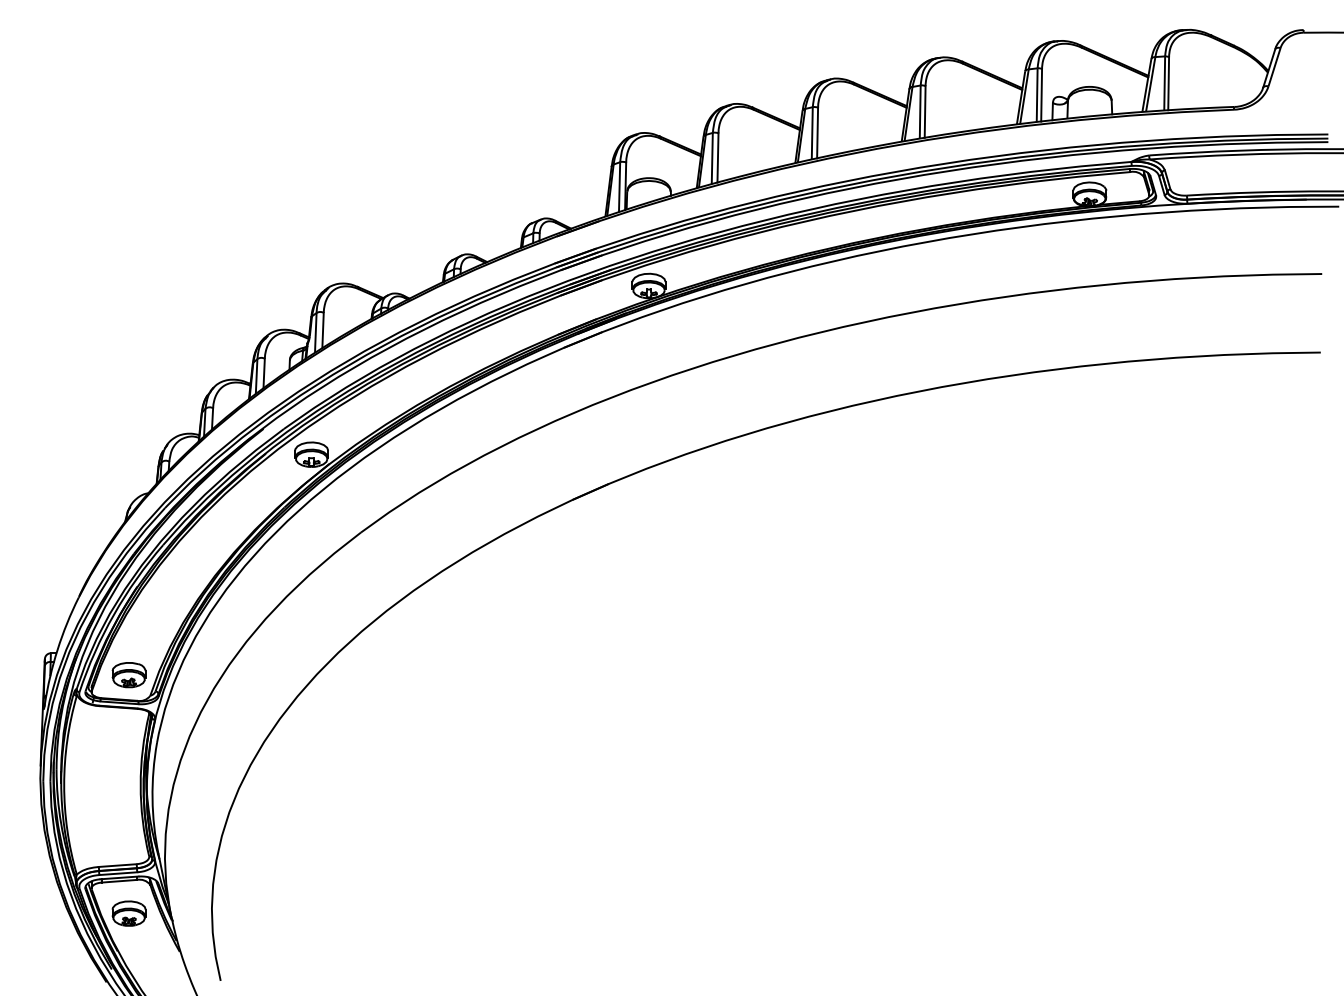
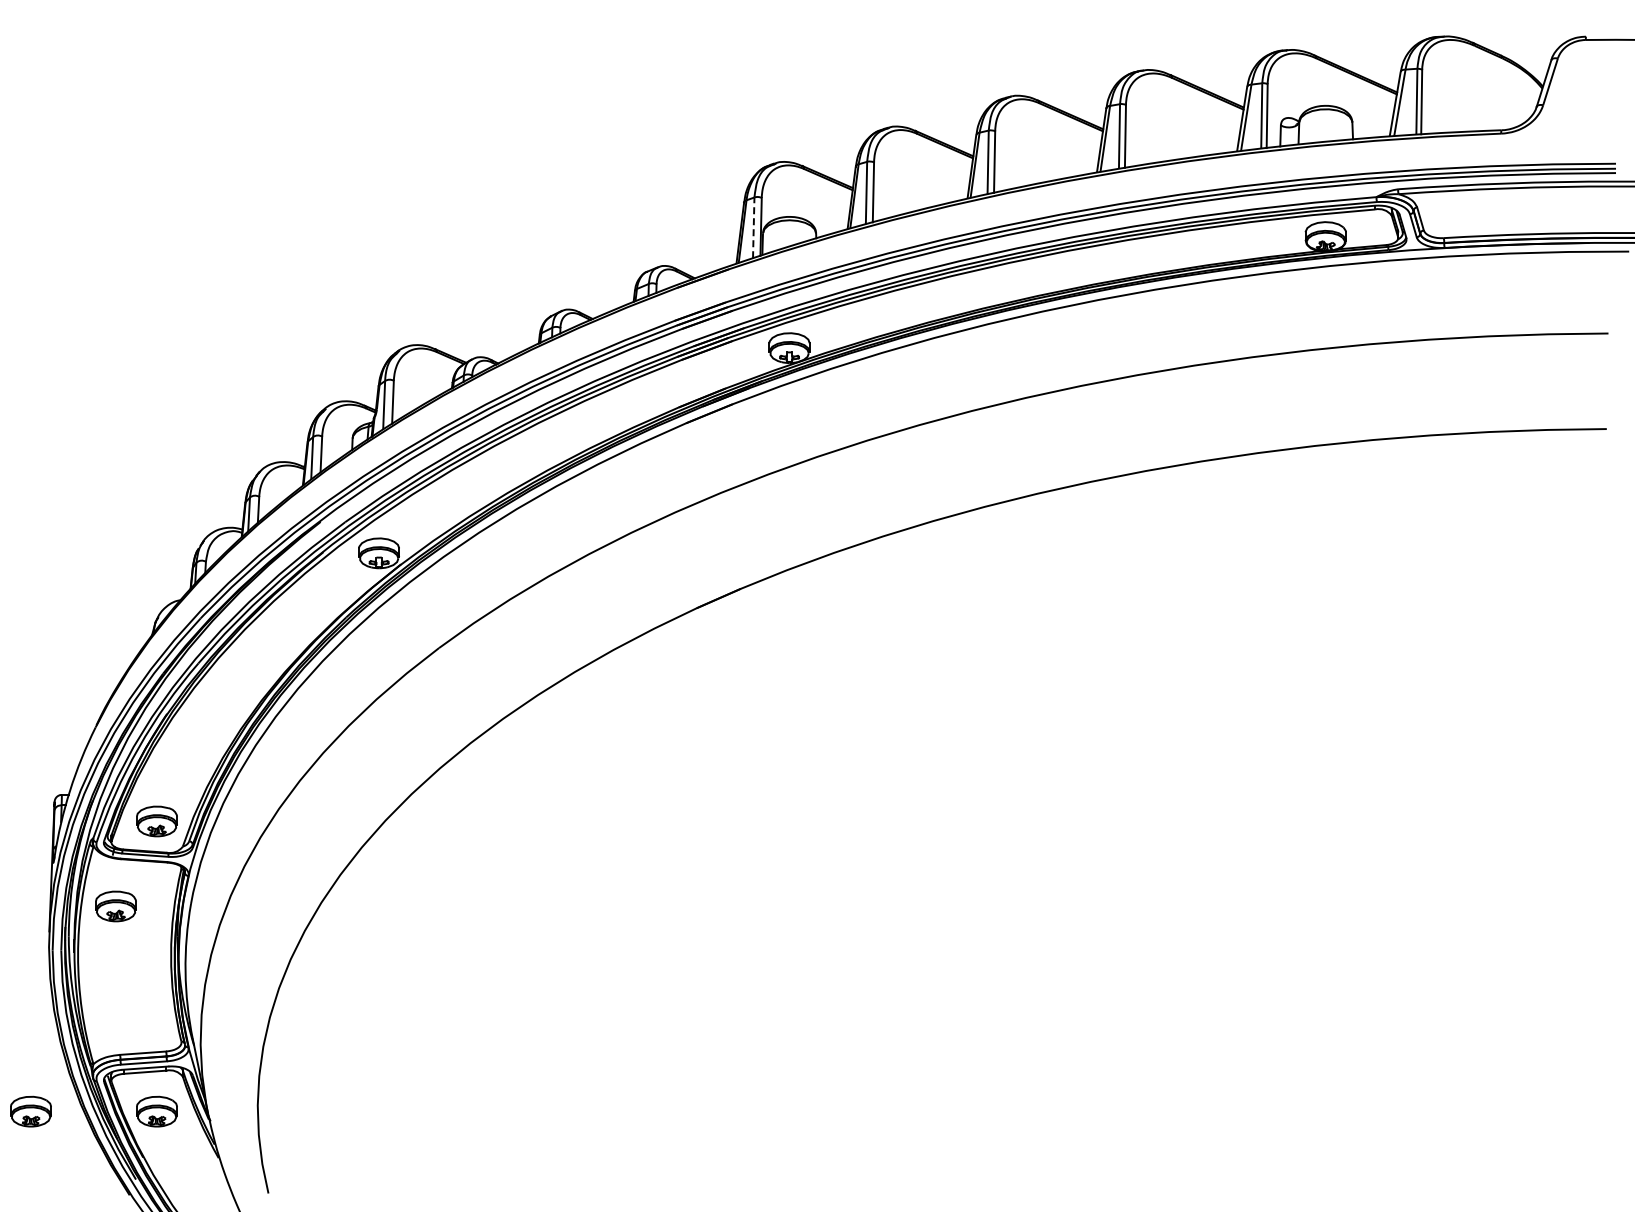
line: (619, 187) -> (753, 228), solid -> dashed
part: (94, 745) -> (115, 906), added
part: (25, 913) -> (30, 1111), added

